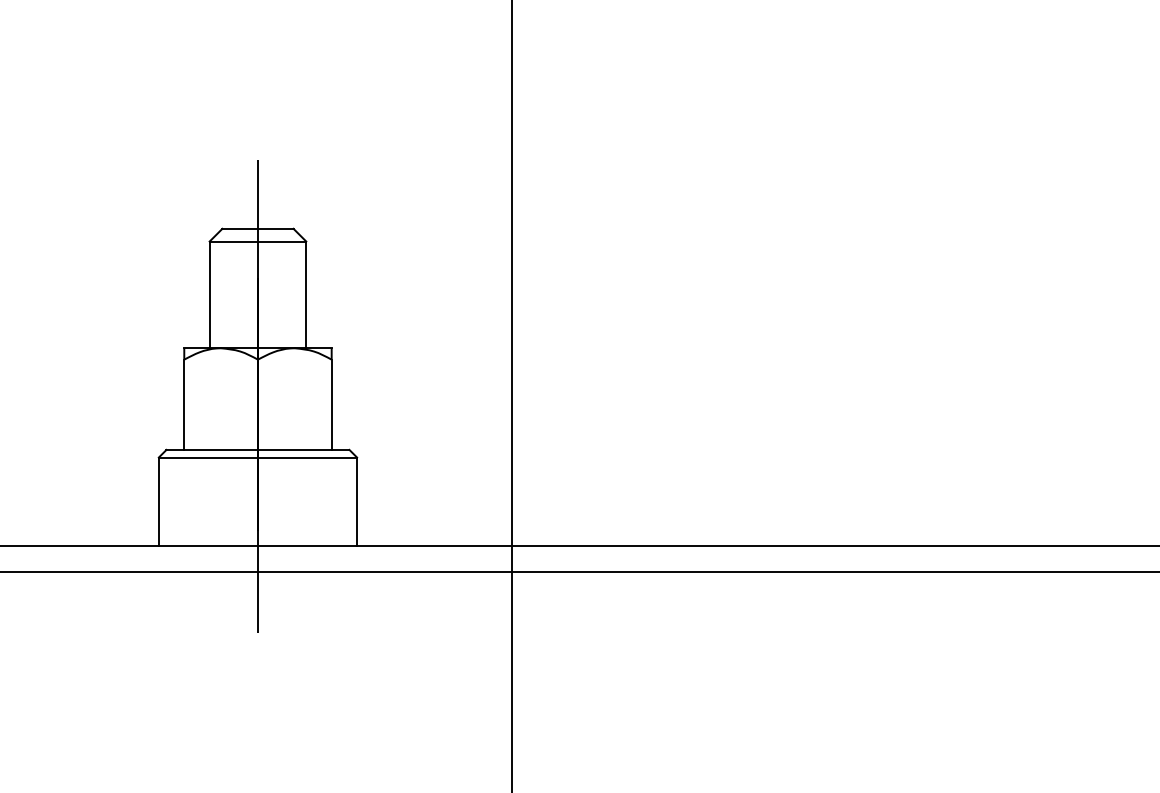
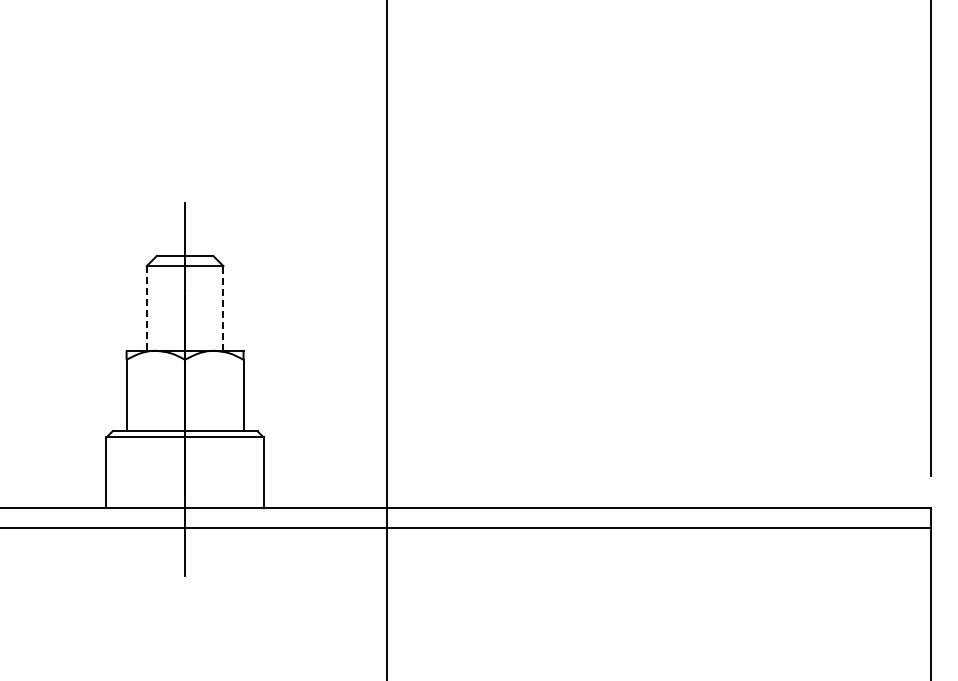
line: (306, 293) -> (223, 307), solid -> dashed
line: (209, 294) -> (146, 308), solid -> dashed

